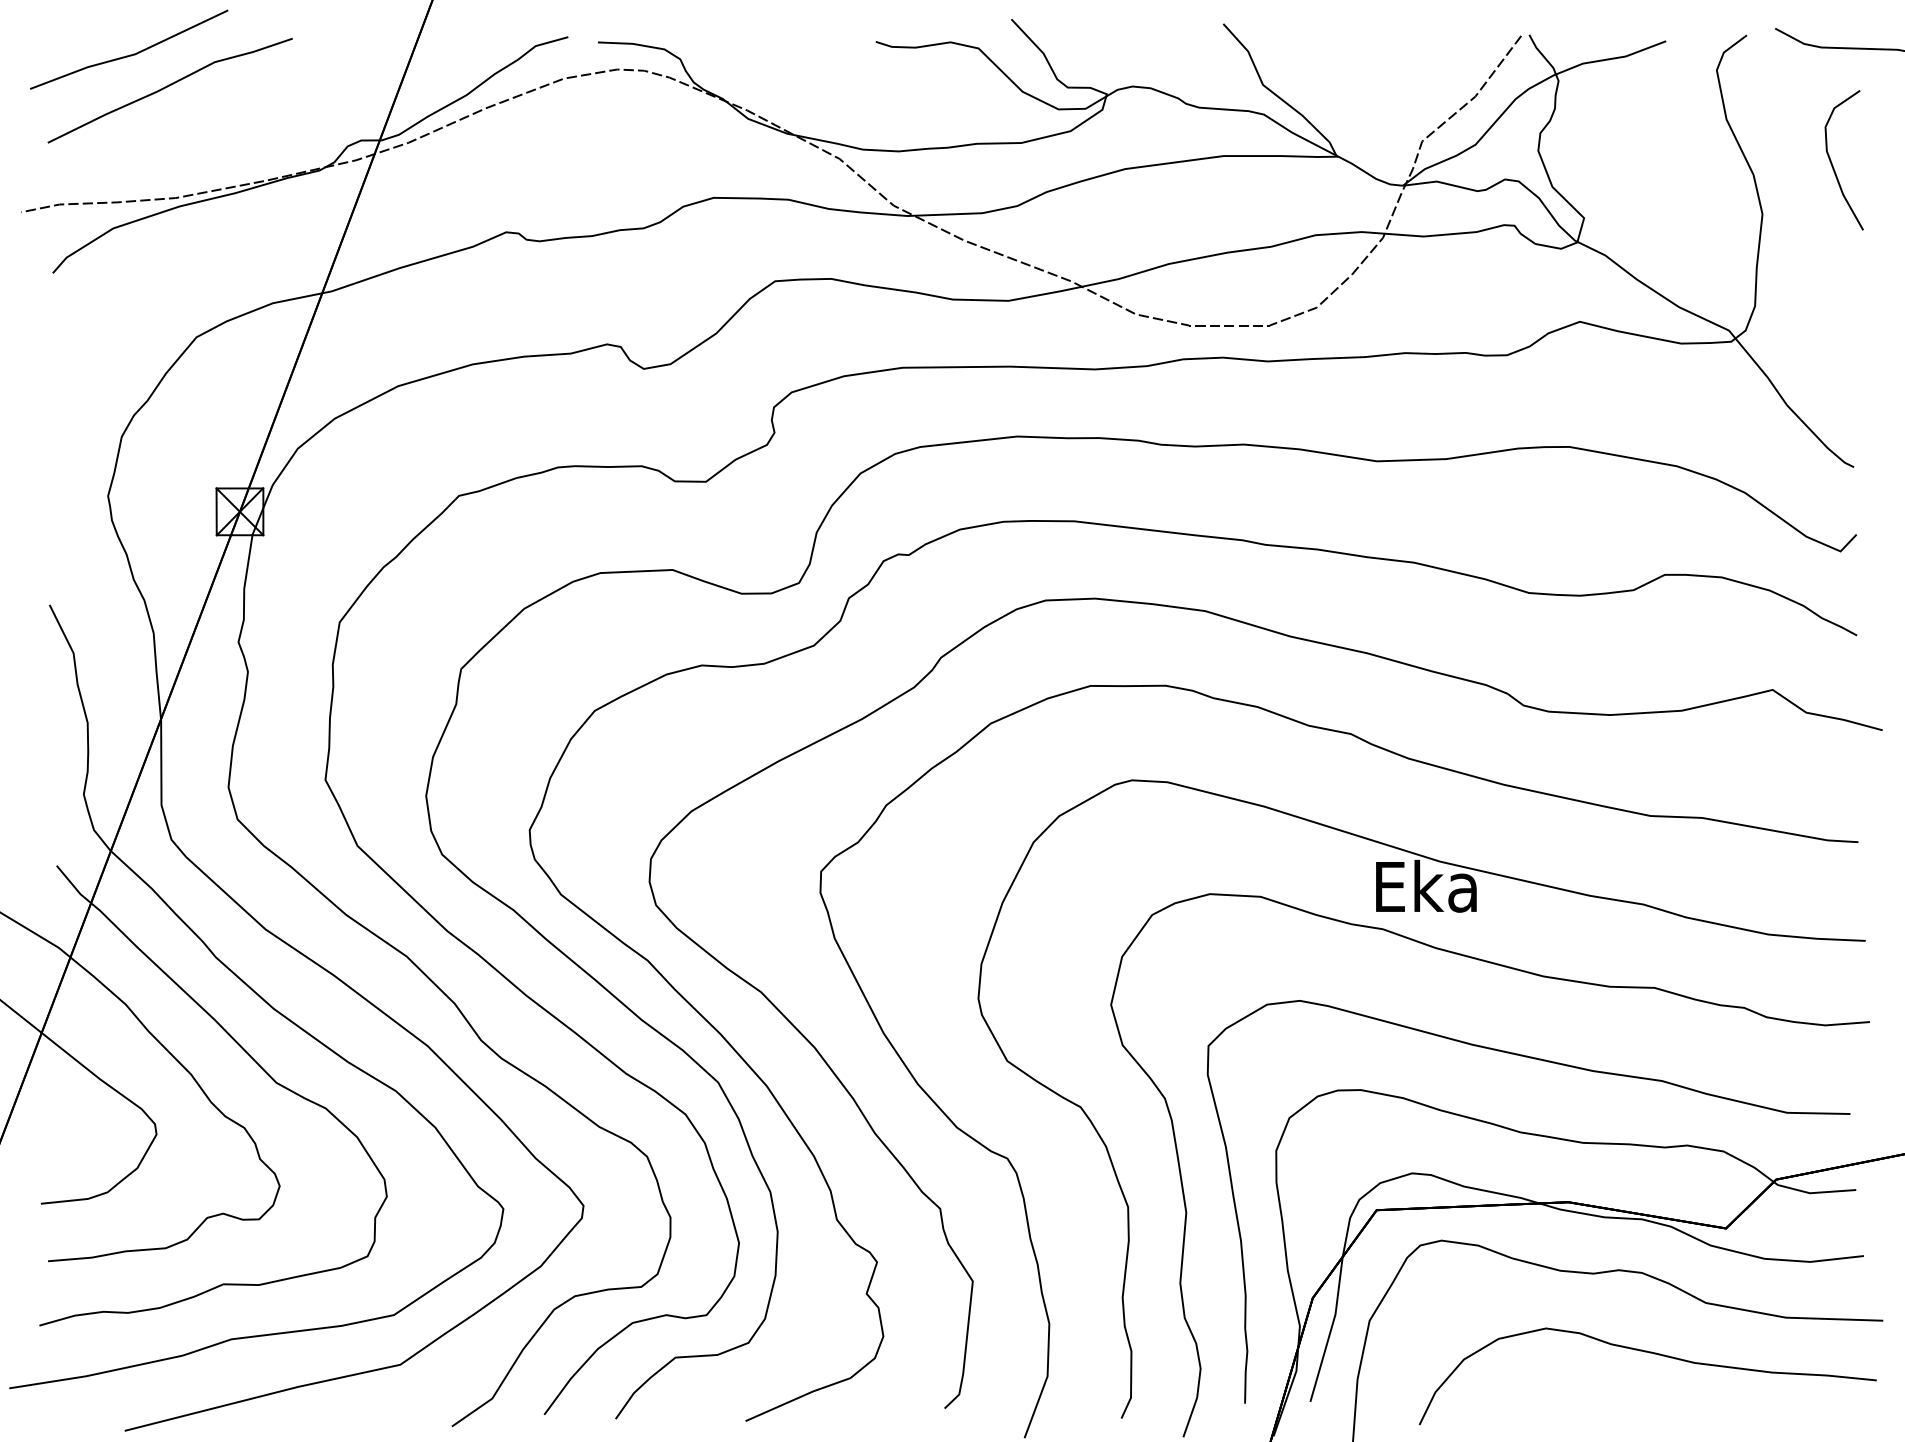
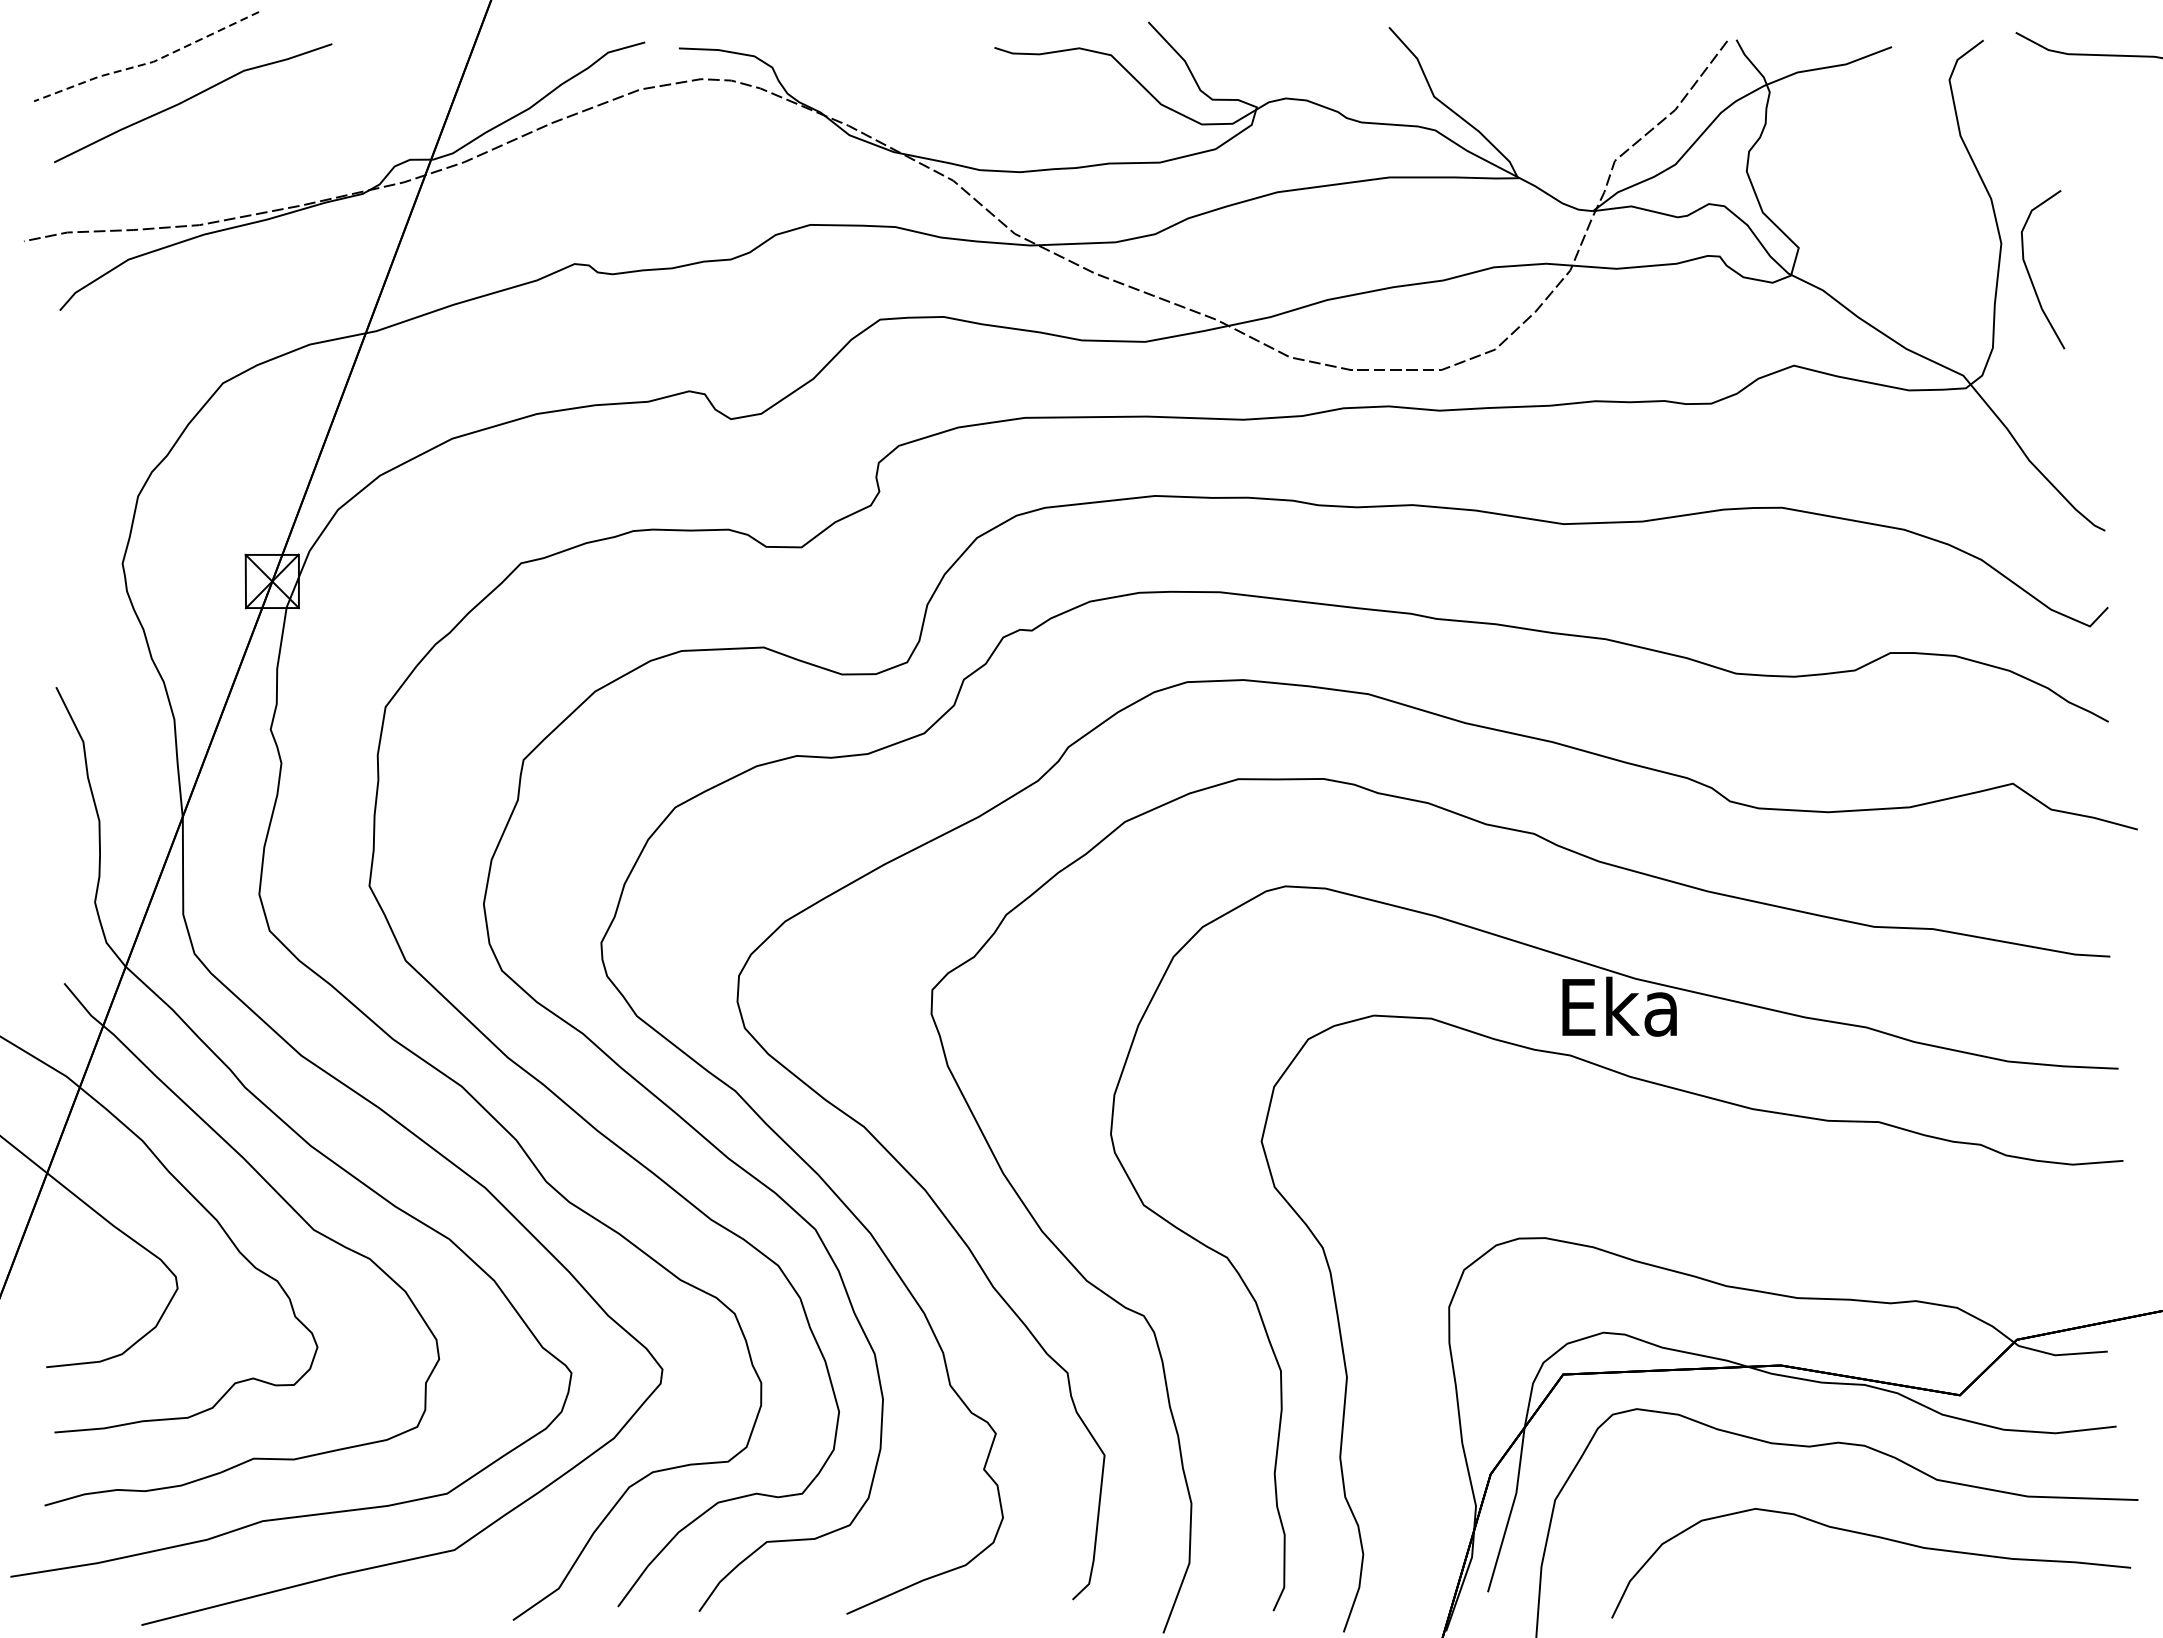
line: (130, 55) -> (148, 63), solid -> dashed
curve: (1832, 162) -> (2029, 272), moved
curve: (1561, 1065) -> (1773, 1210), removed

